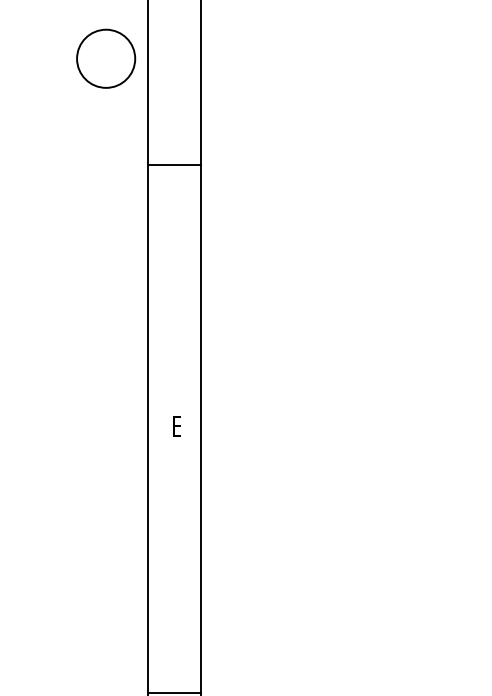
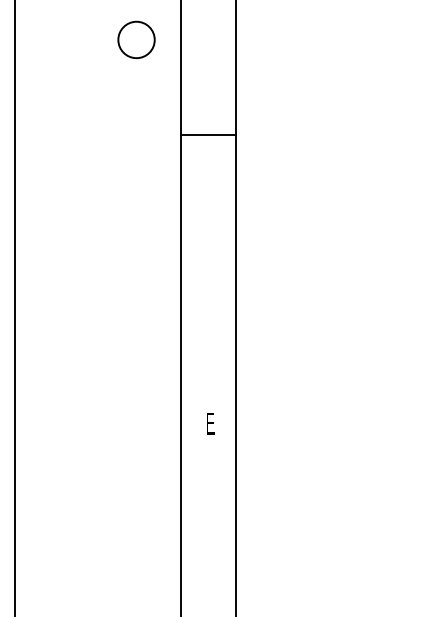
circle: (106, 58) -> (136, 39), size x0.6
line: (174, 164) -> (207, 134), moved

